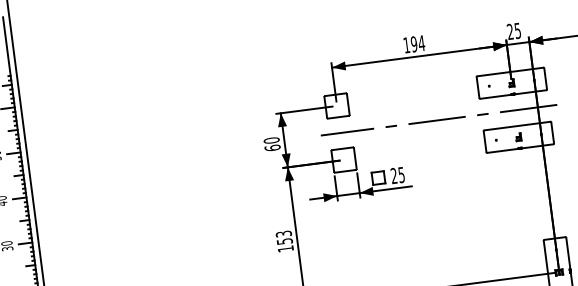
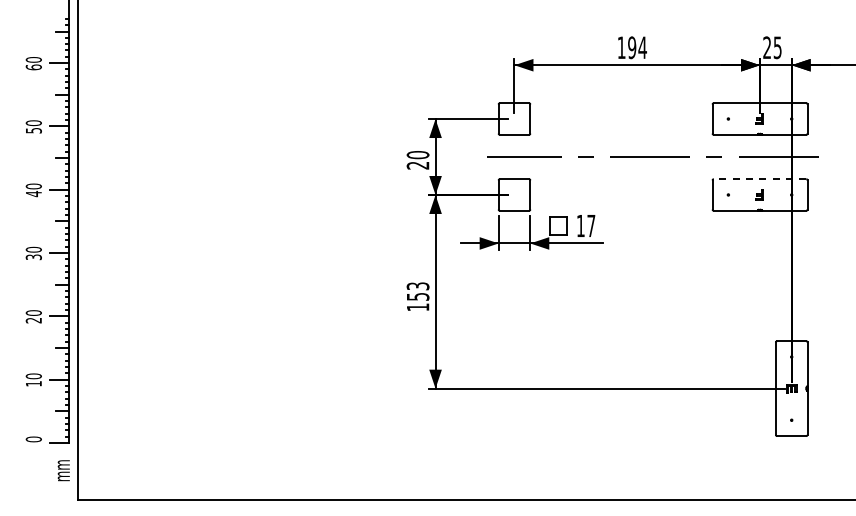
line: (517, 126) -> (759, 179), solid -> dashed
text: (272, 148) -> (417, 165), 60 -> 20
text: (397, 175) -> (585, 225), 25 -> 17

